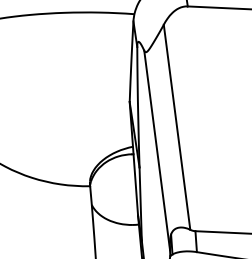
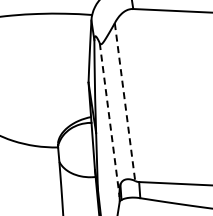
line: (177, 127) -> (125, 102), solid -> dashed
line: (156, 151) -> (109, 120), solid -> dashed

